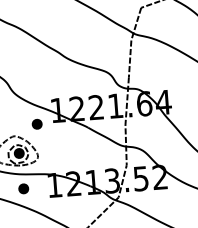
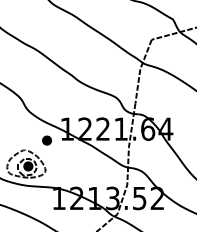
part: (23, 188) -> (29, 199), removed

